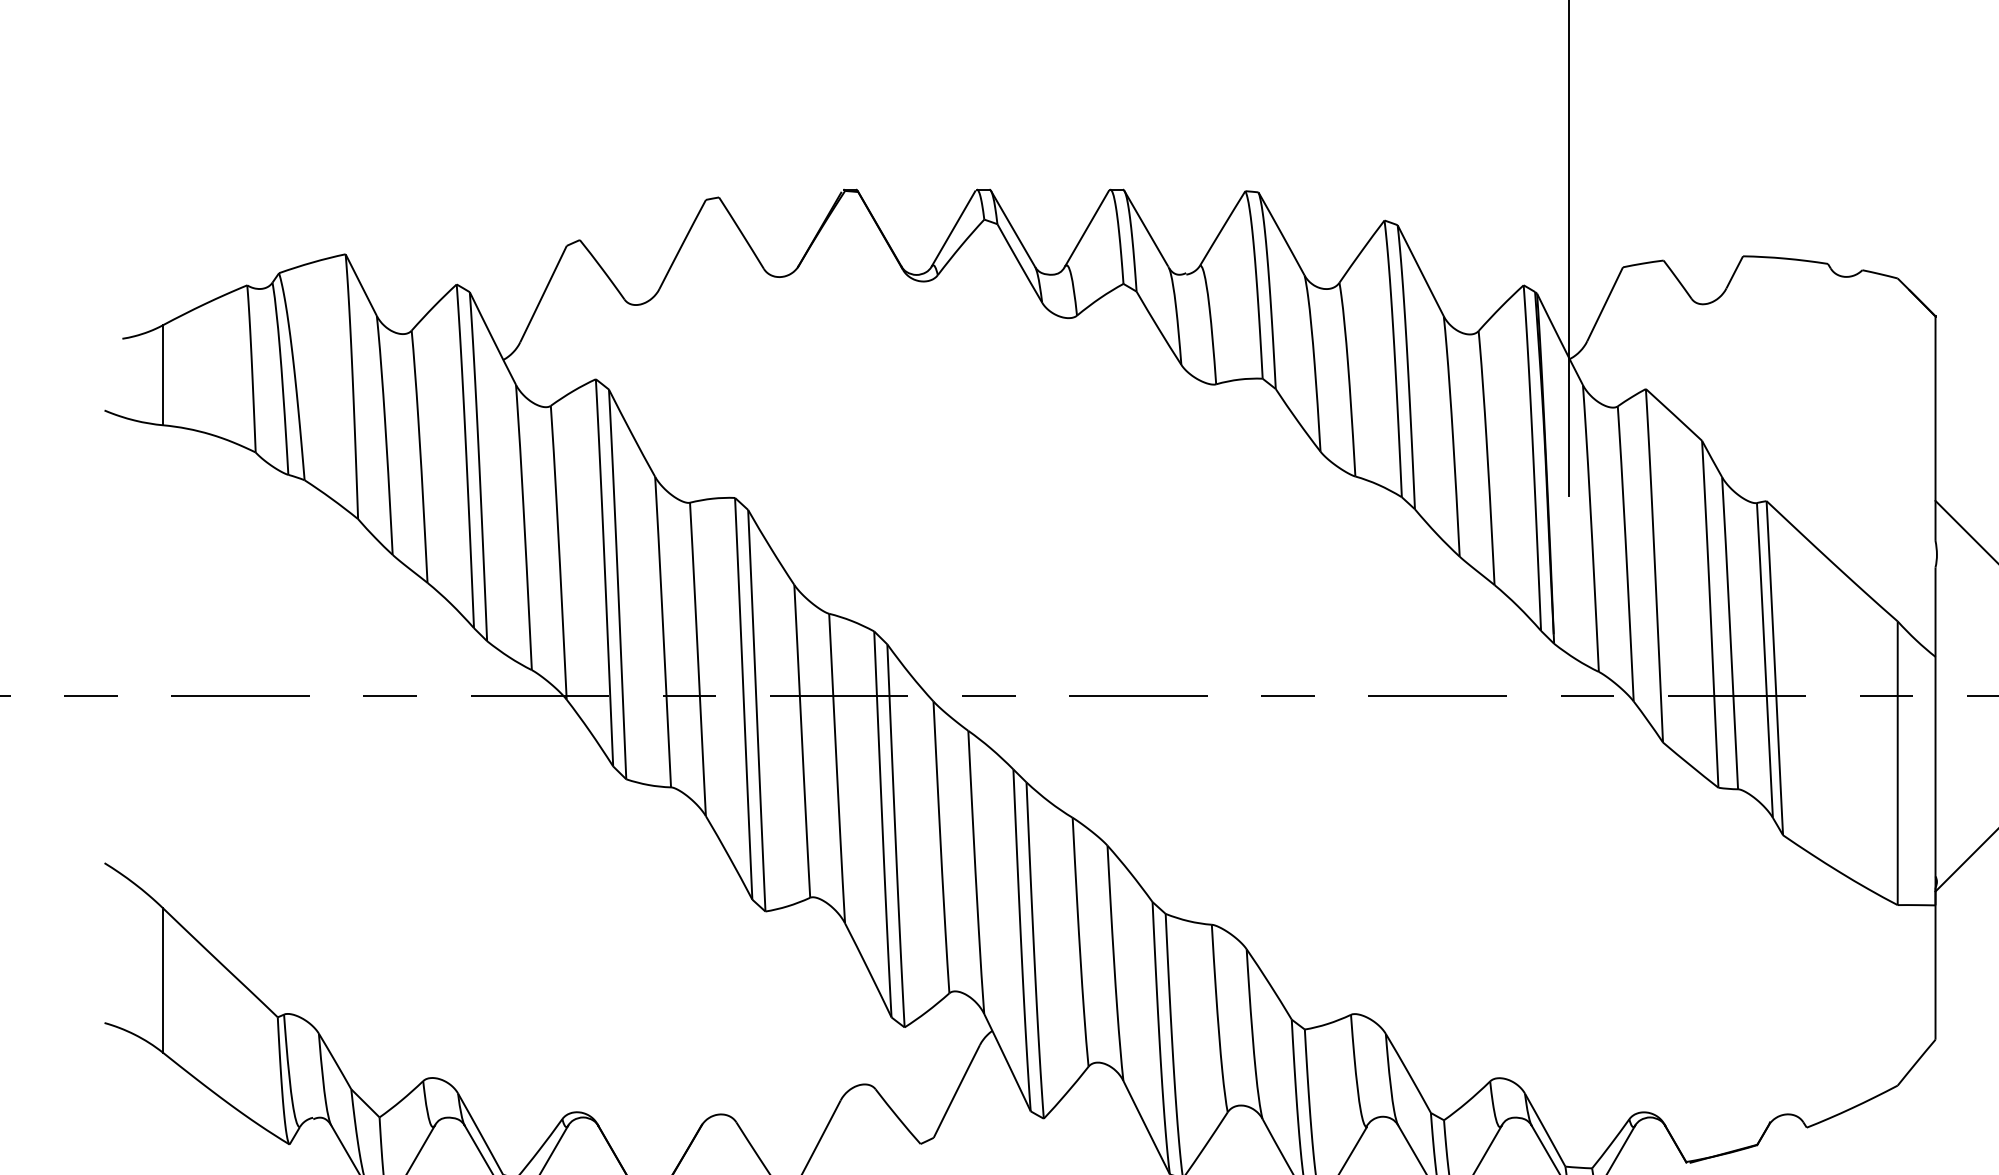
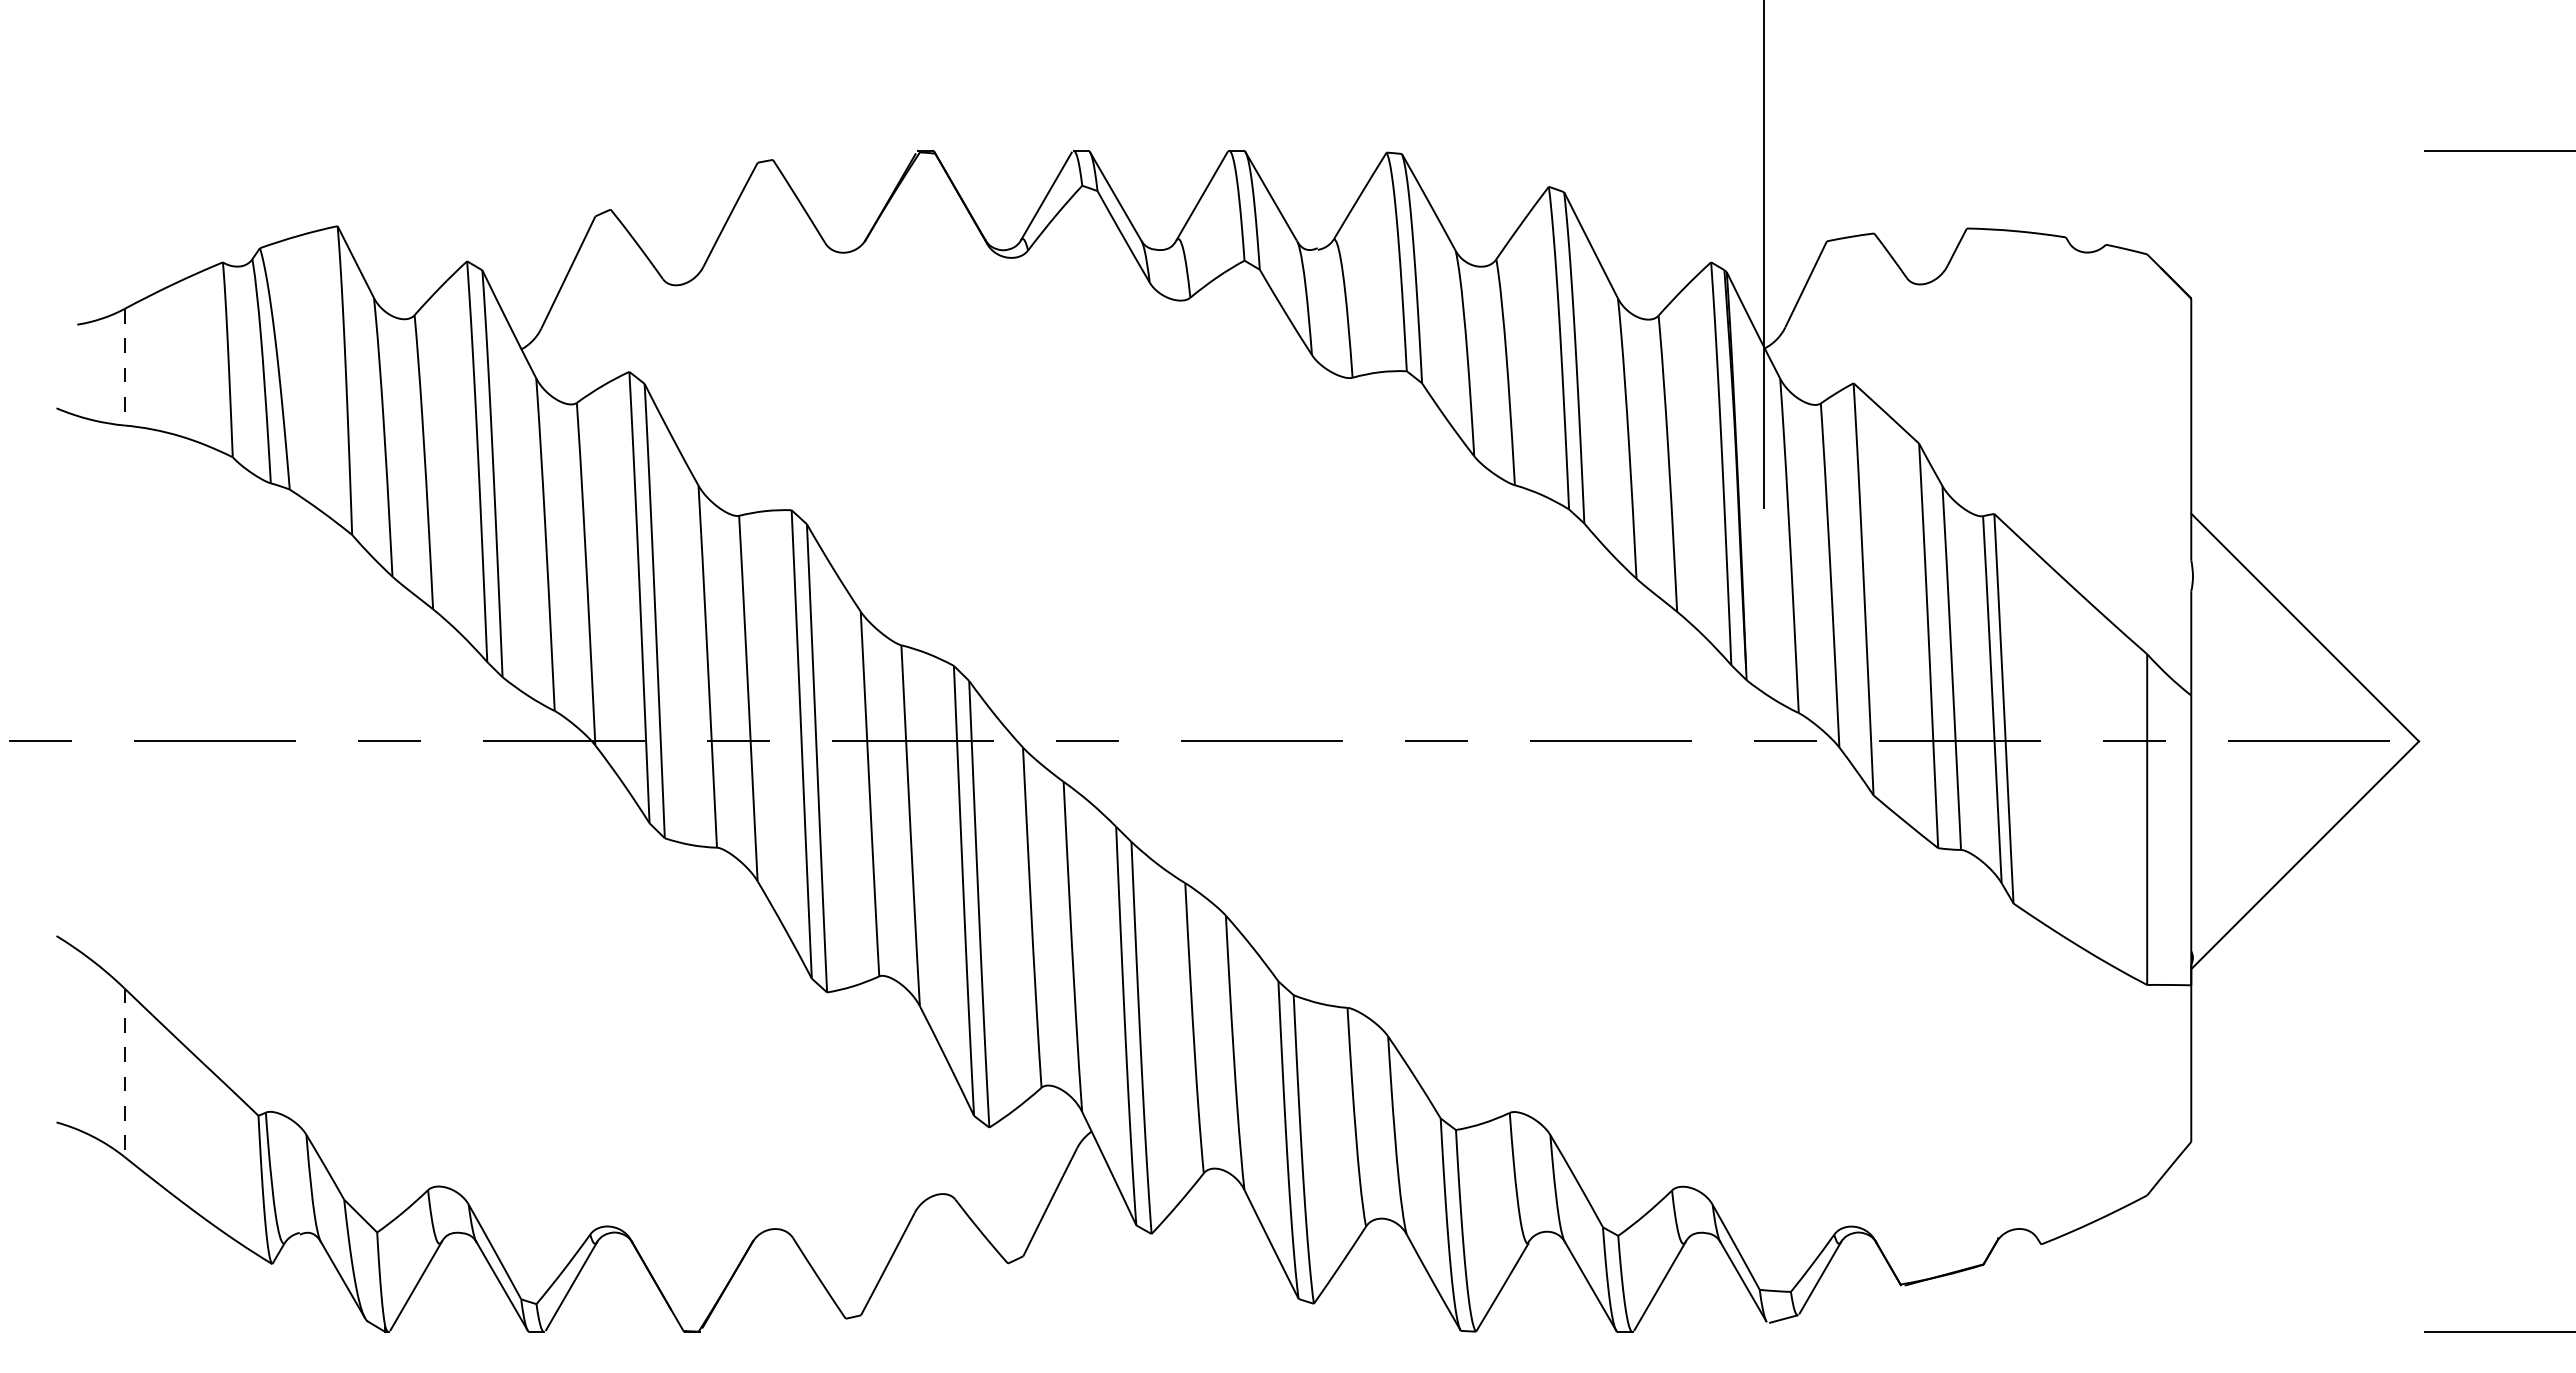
line: (162, 375) -> (124, 367), solid -> dashed
line: (162, 981) -> (124, 1073), solid -> dashed

